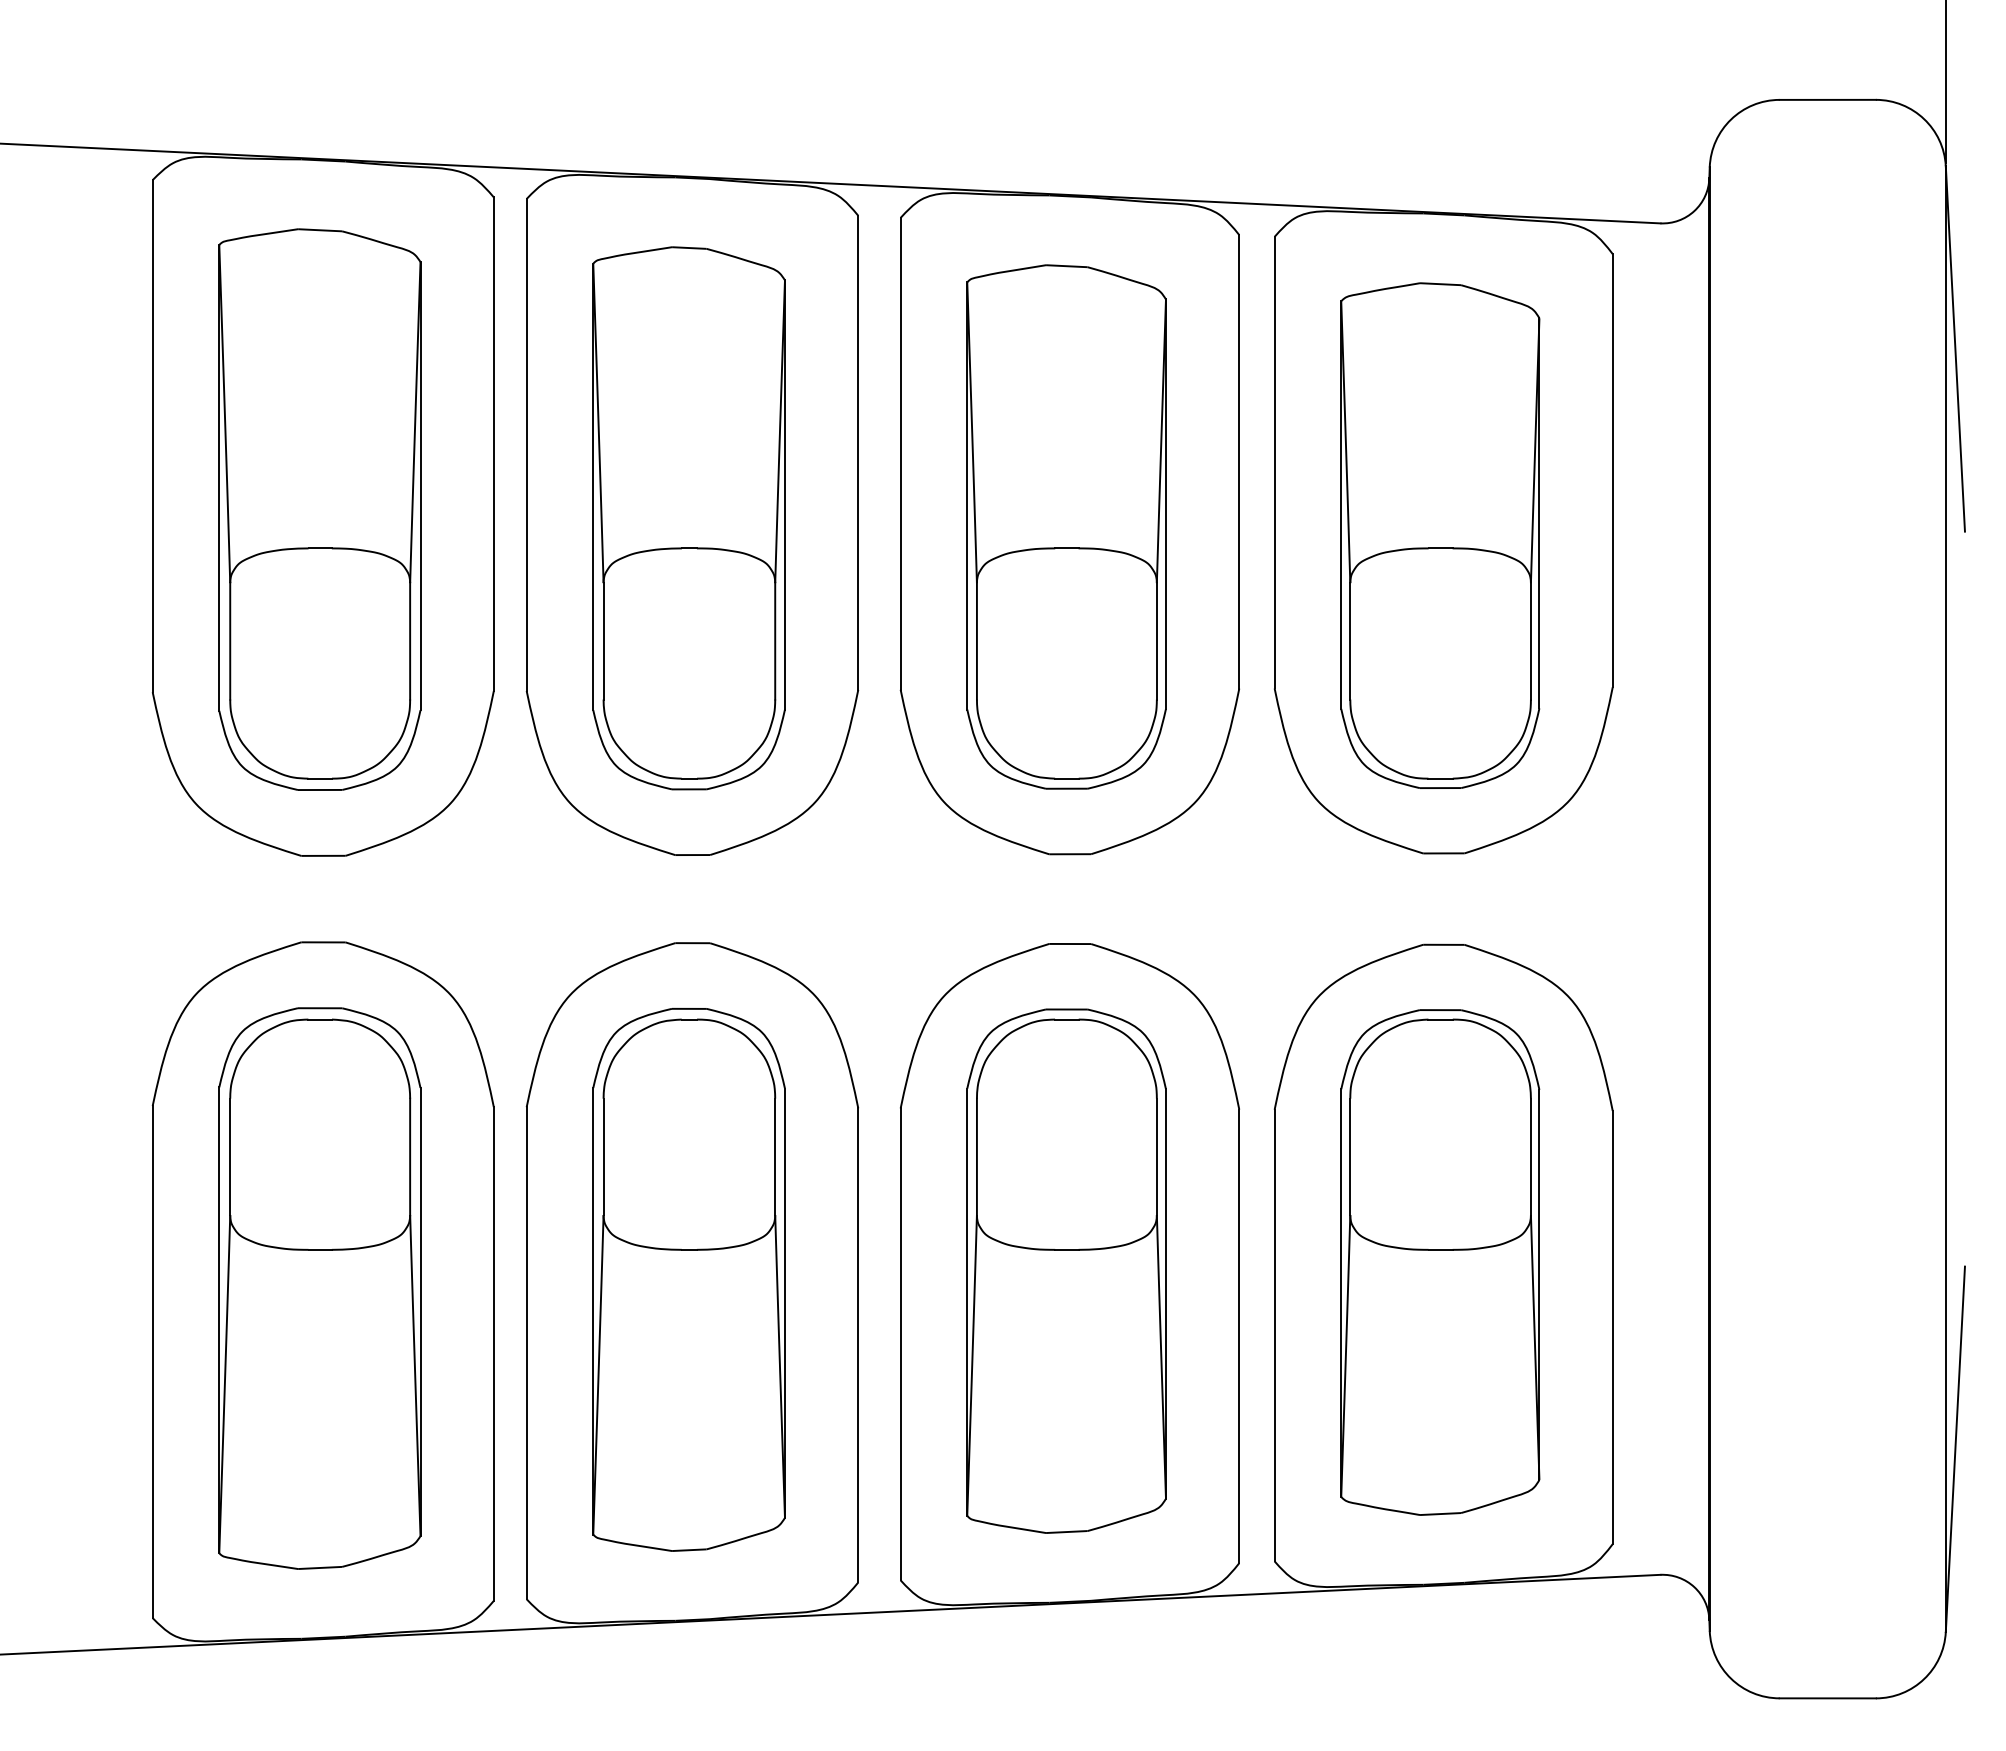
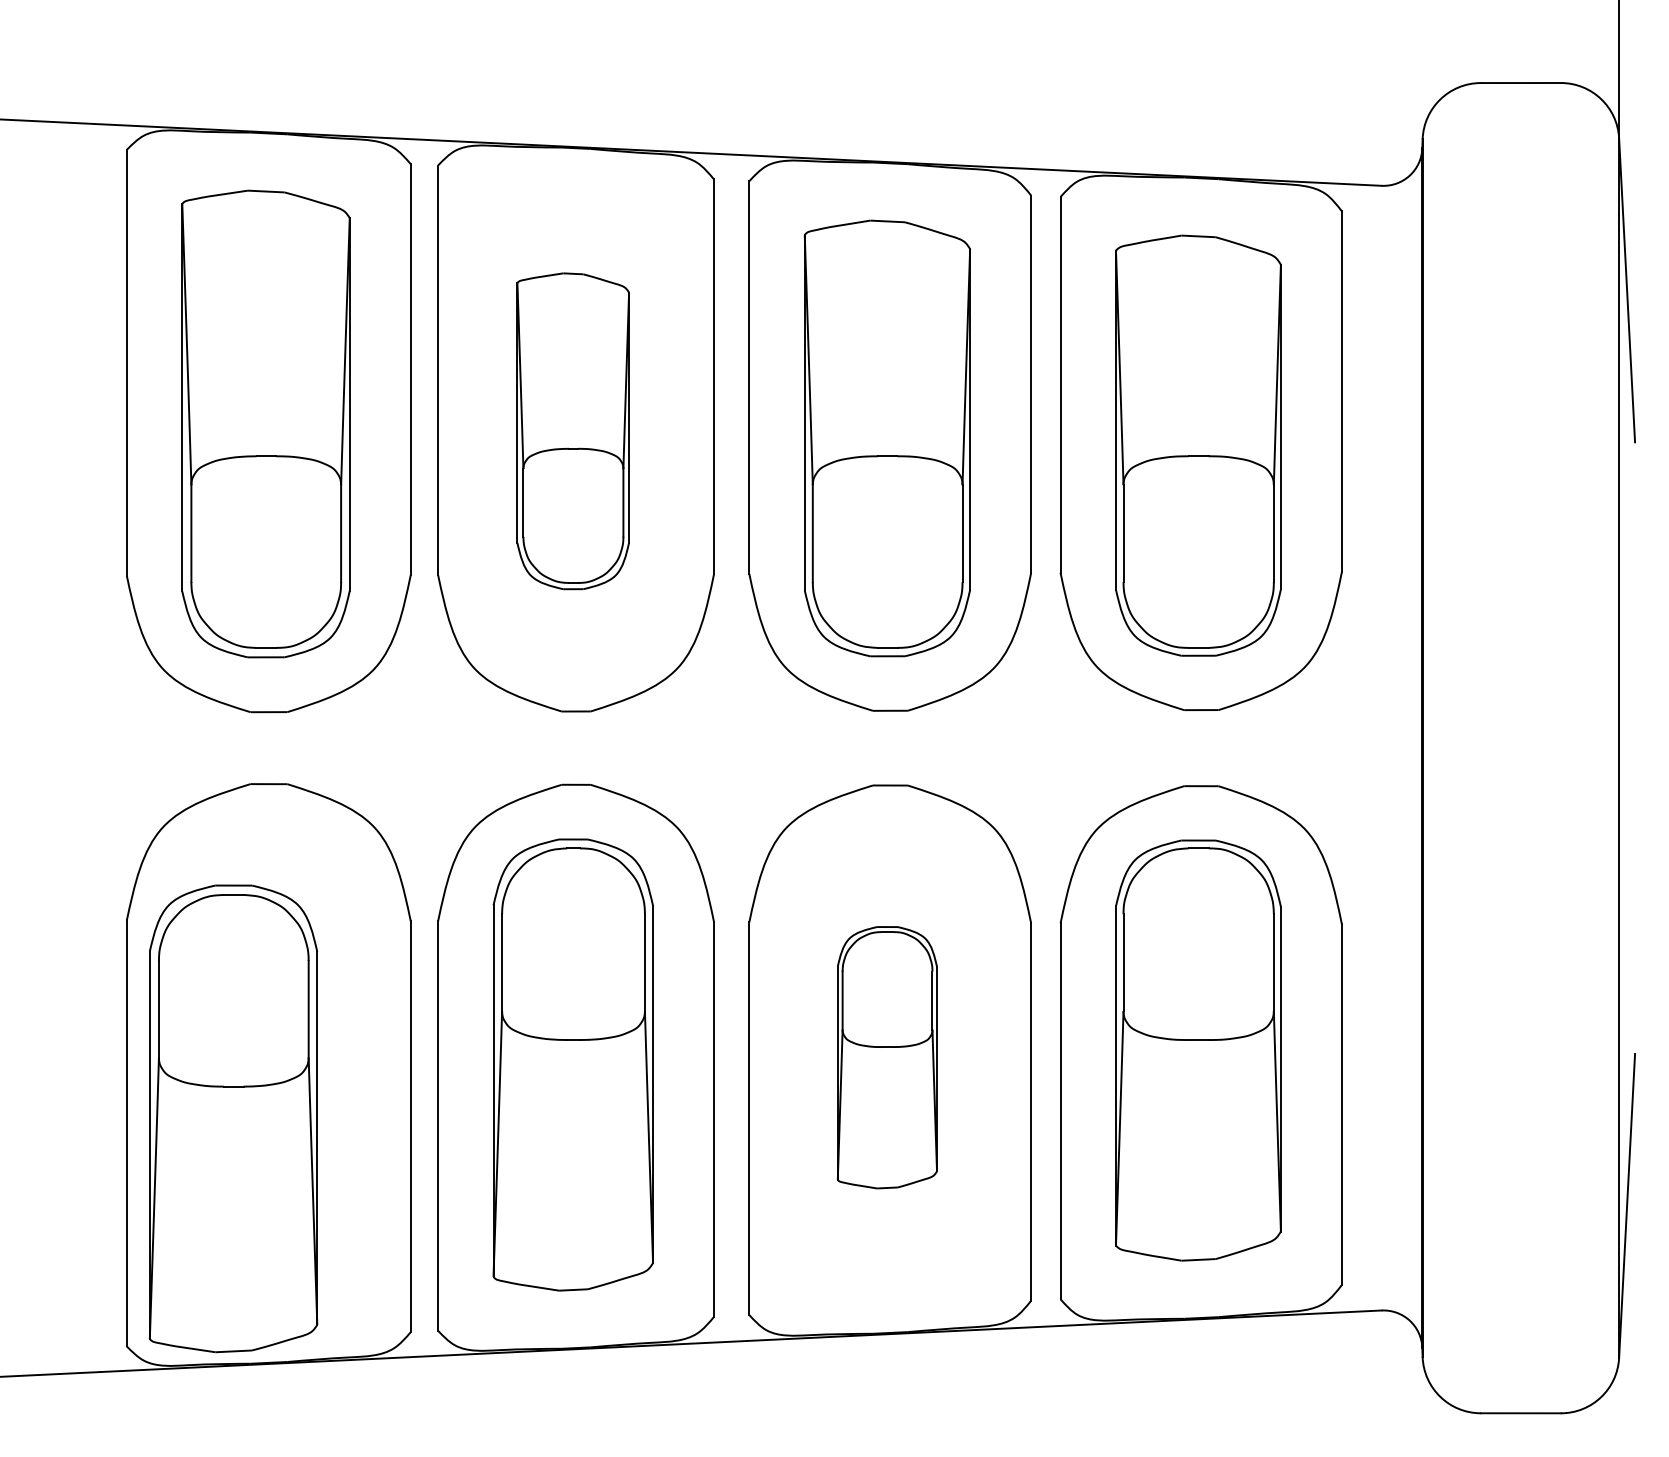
part: (688, 518) -> (572, 431), size x0.7
part: (1066, 1270) -> (887, 1057), size x0.6
part: (319, 1288) -> (233, 1118), moved

